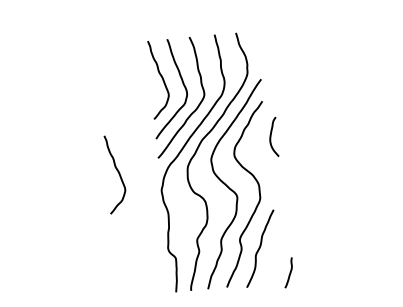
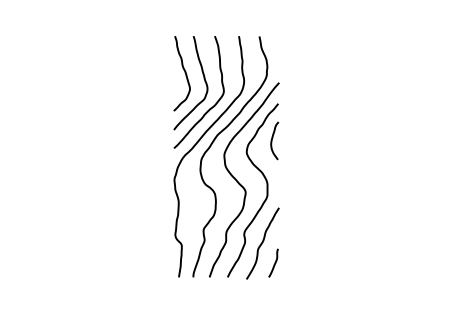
curve: (271, 136) -> (272, 140), moved
curve: (117, 172) -> (134, 158), removed
curve: (289, 272) -> (274, 262), moved

